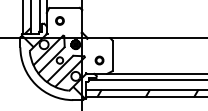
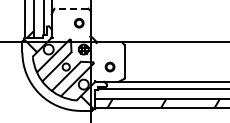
line: (63, 7) -> (70, 8), solid -> dashed
part: (60, 21) -> (79, 23), moved

